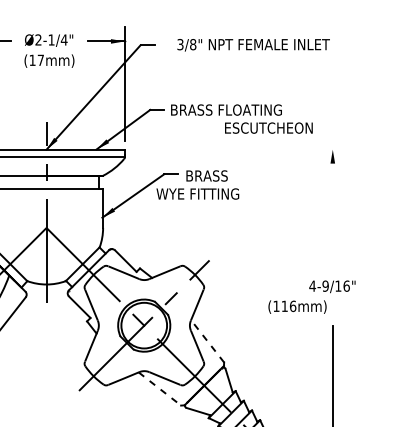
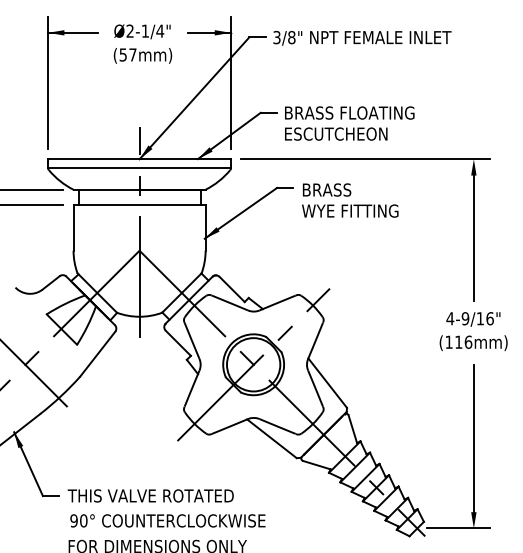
text: (253, 45) -> (362, 38), moved
text: (31, 59) -> (122, 54), (17mm) -> (57mm)
text: (269, 127) -> (336, 133), moved
line: (240, 149) -> (365, 159), added
text: (198, 193) -> (350, 210), moved
line: (332, 216) -> (473, 237), added
text: (297, 307) -> (473, 343), moved
line: (207, 340) -> (327, 382), dashed -> solid
line: (160, 389) -> (272, 439), dashed -> solid

